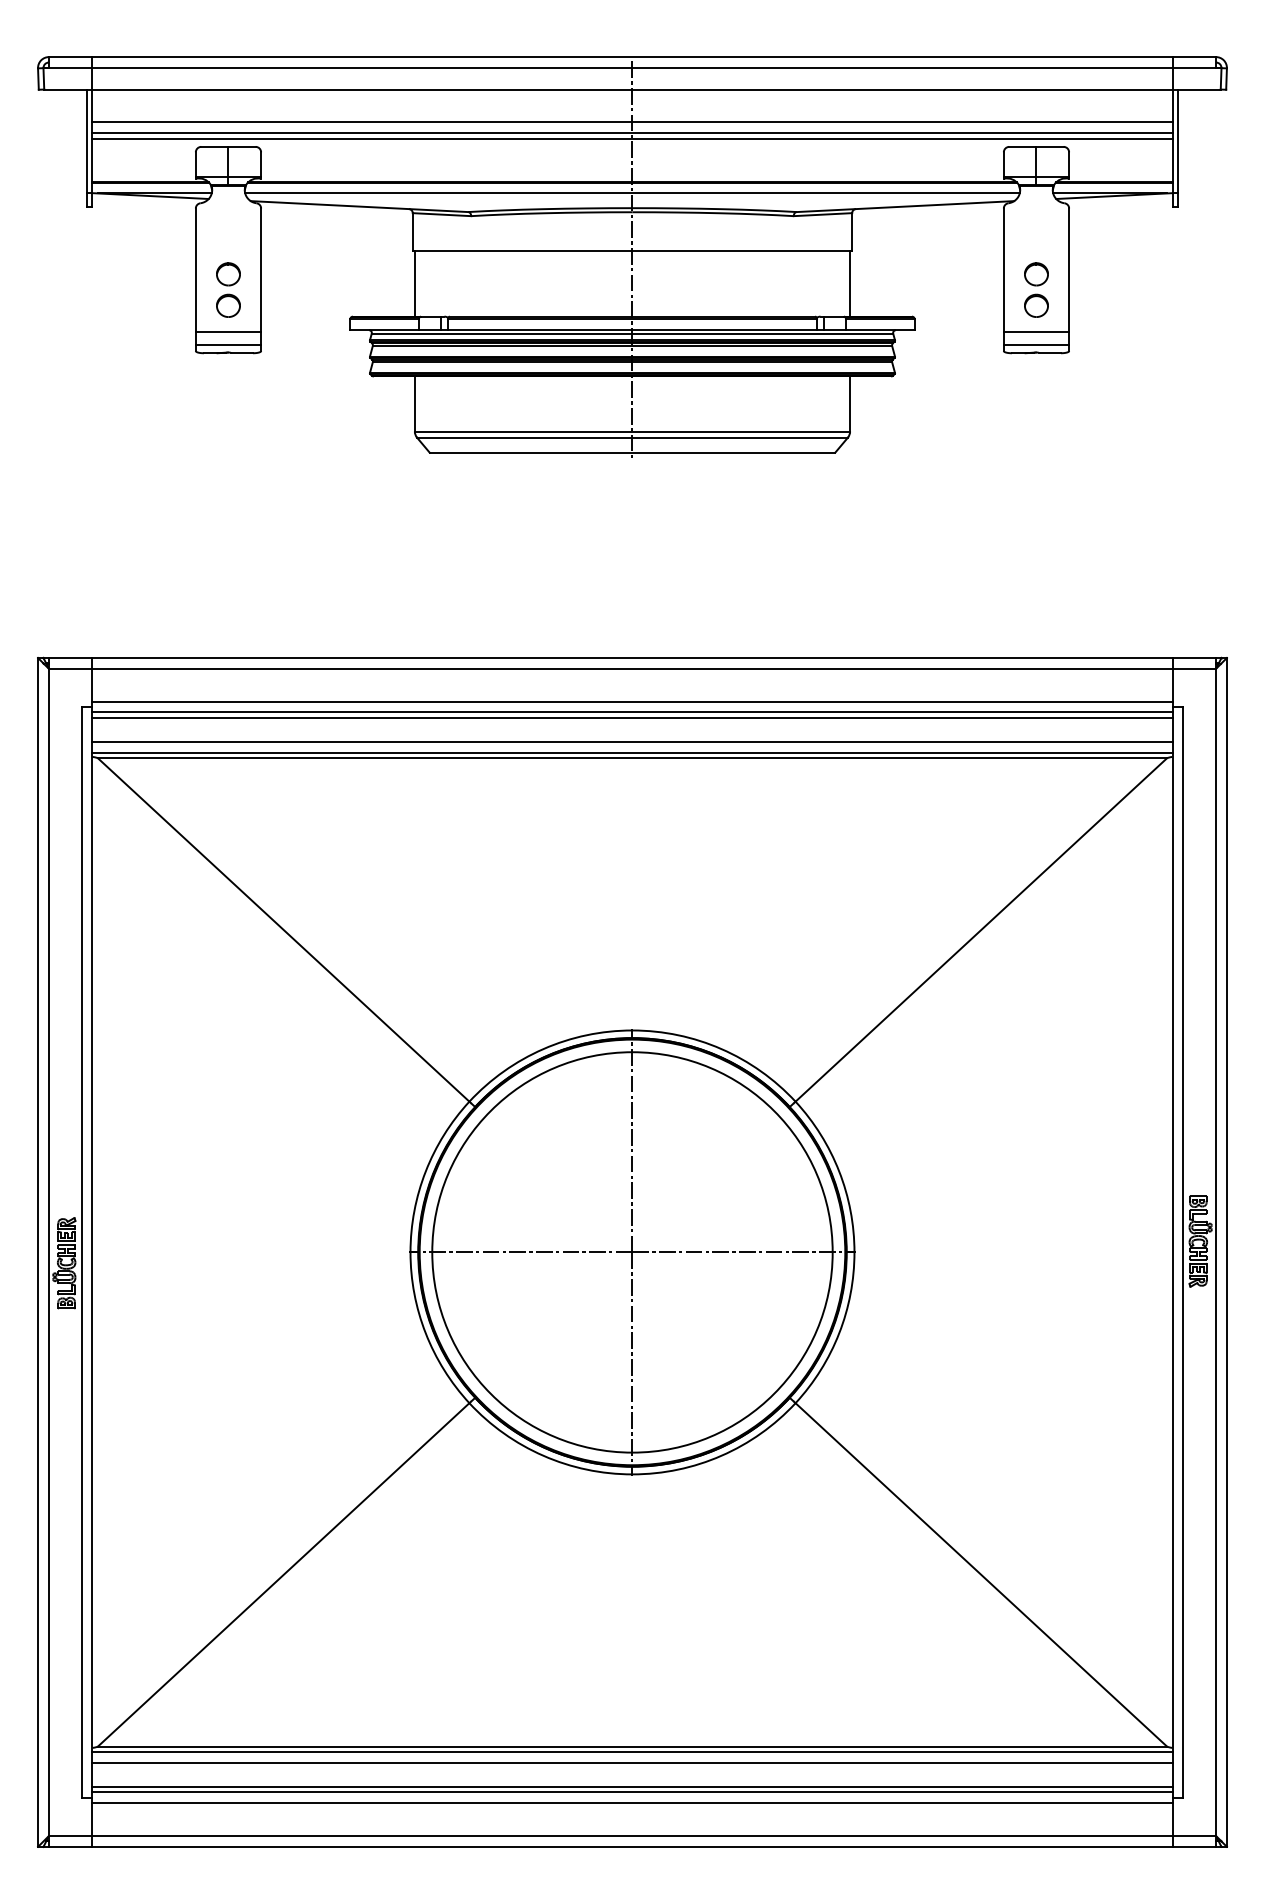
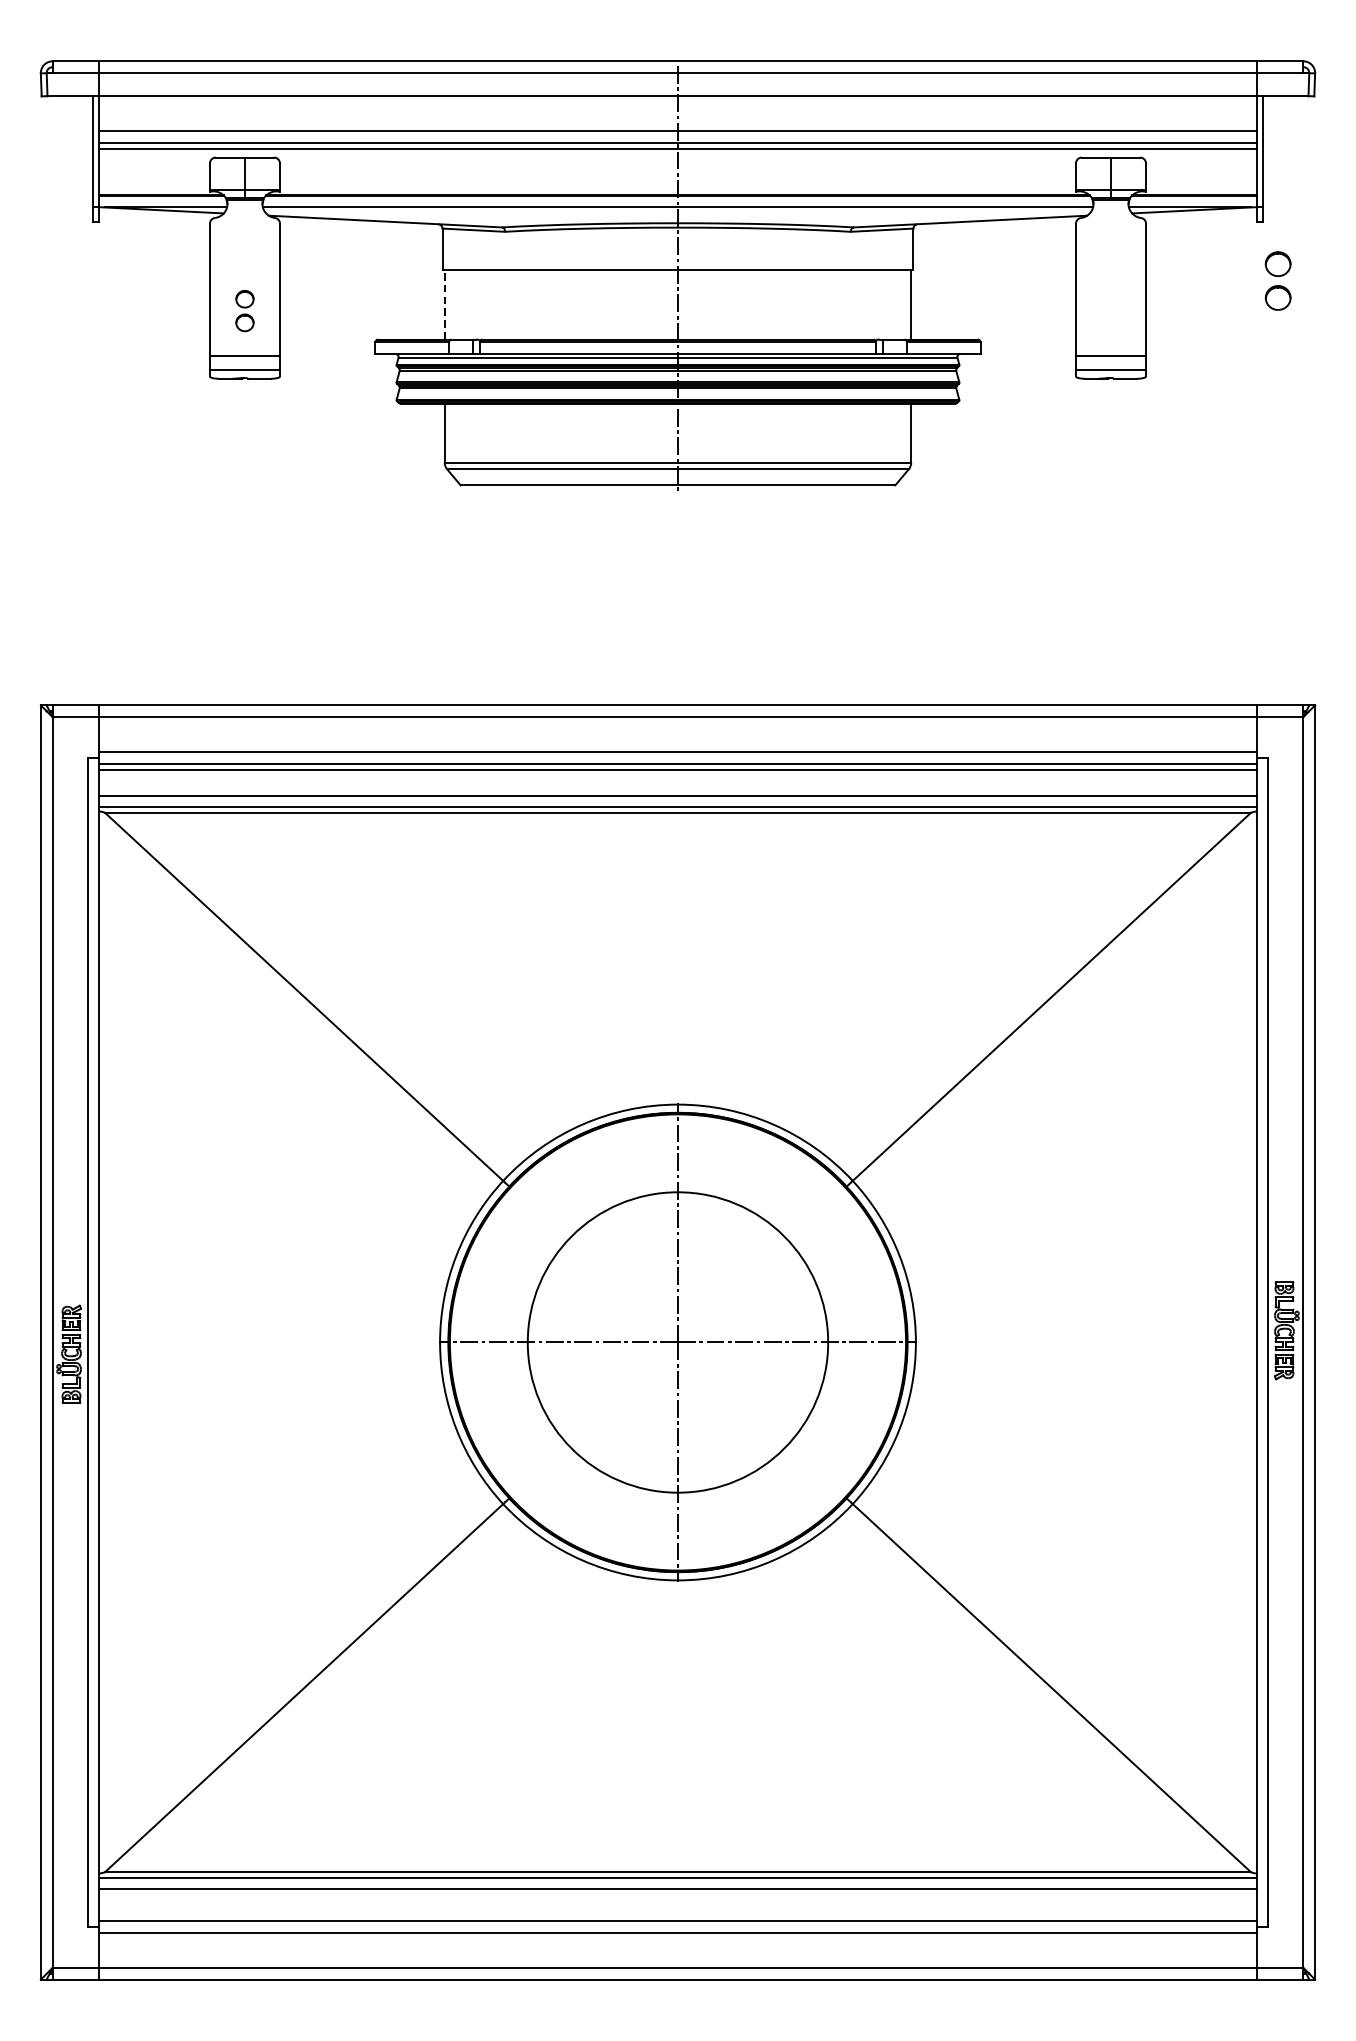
line: (414, 284) -> (444, 305), solid -> dashed
part: (228, 289) -> (244, 310), size x0.7
part: (1036, 289) -> (1278, 280), moved
circle: (632, 1252) -> (678, 1342), size x0.7
line: (632, 1787) -> (678, 1915), removed

